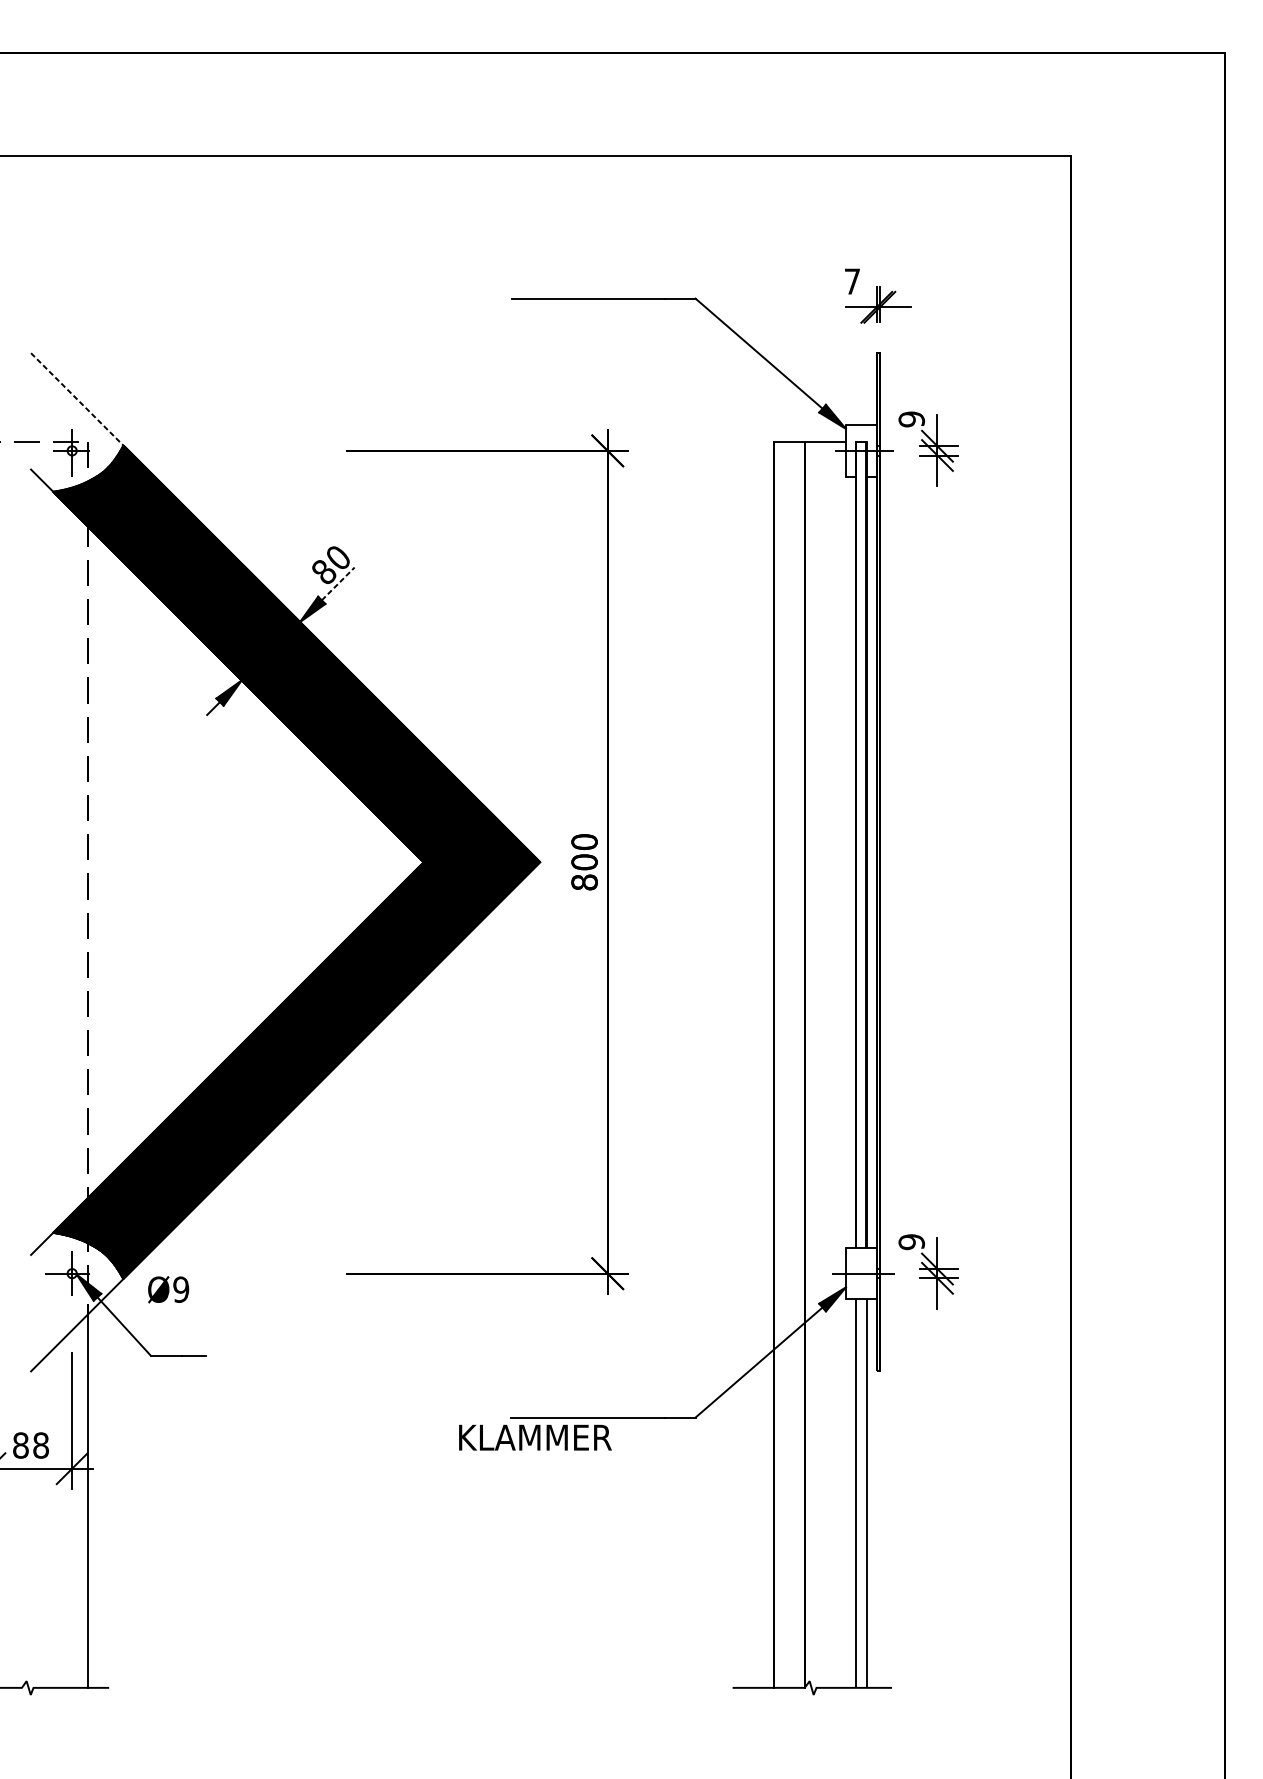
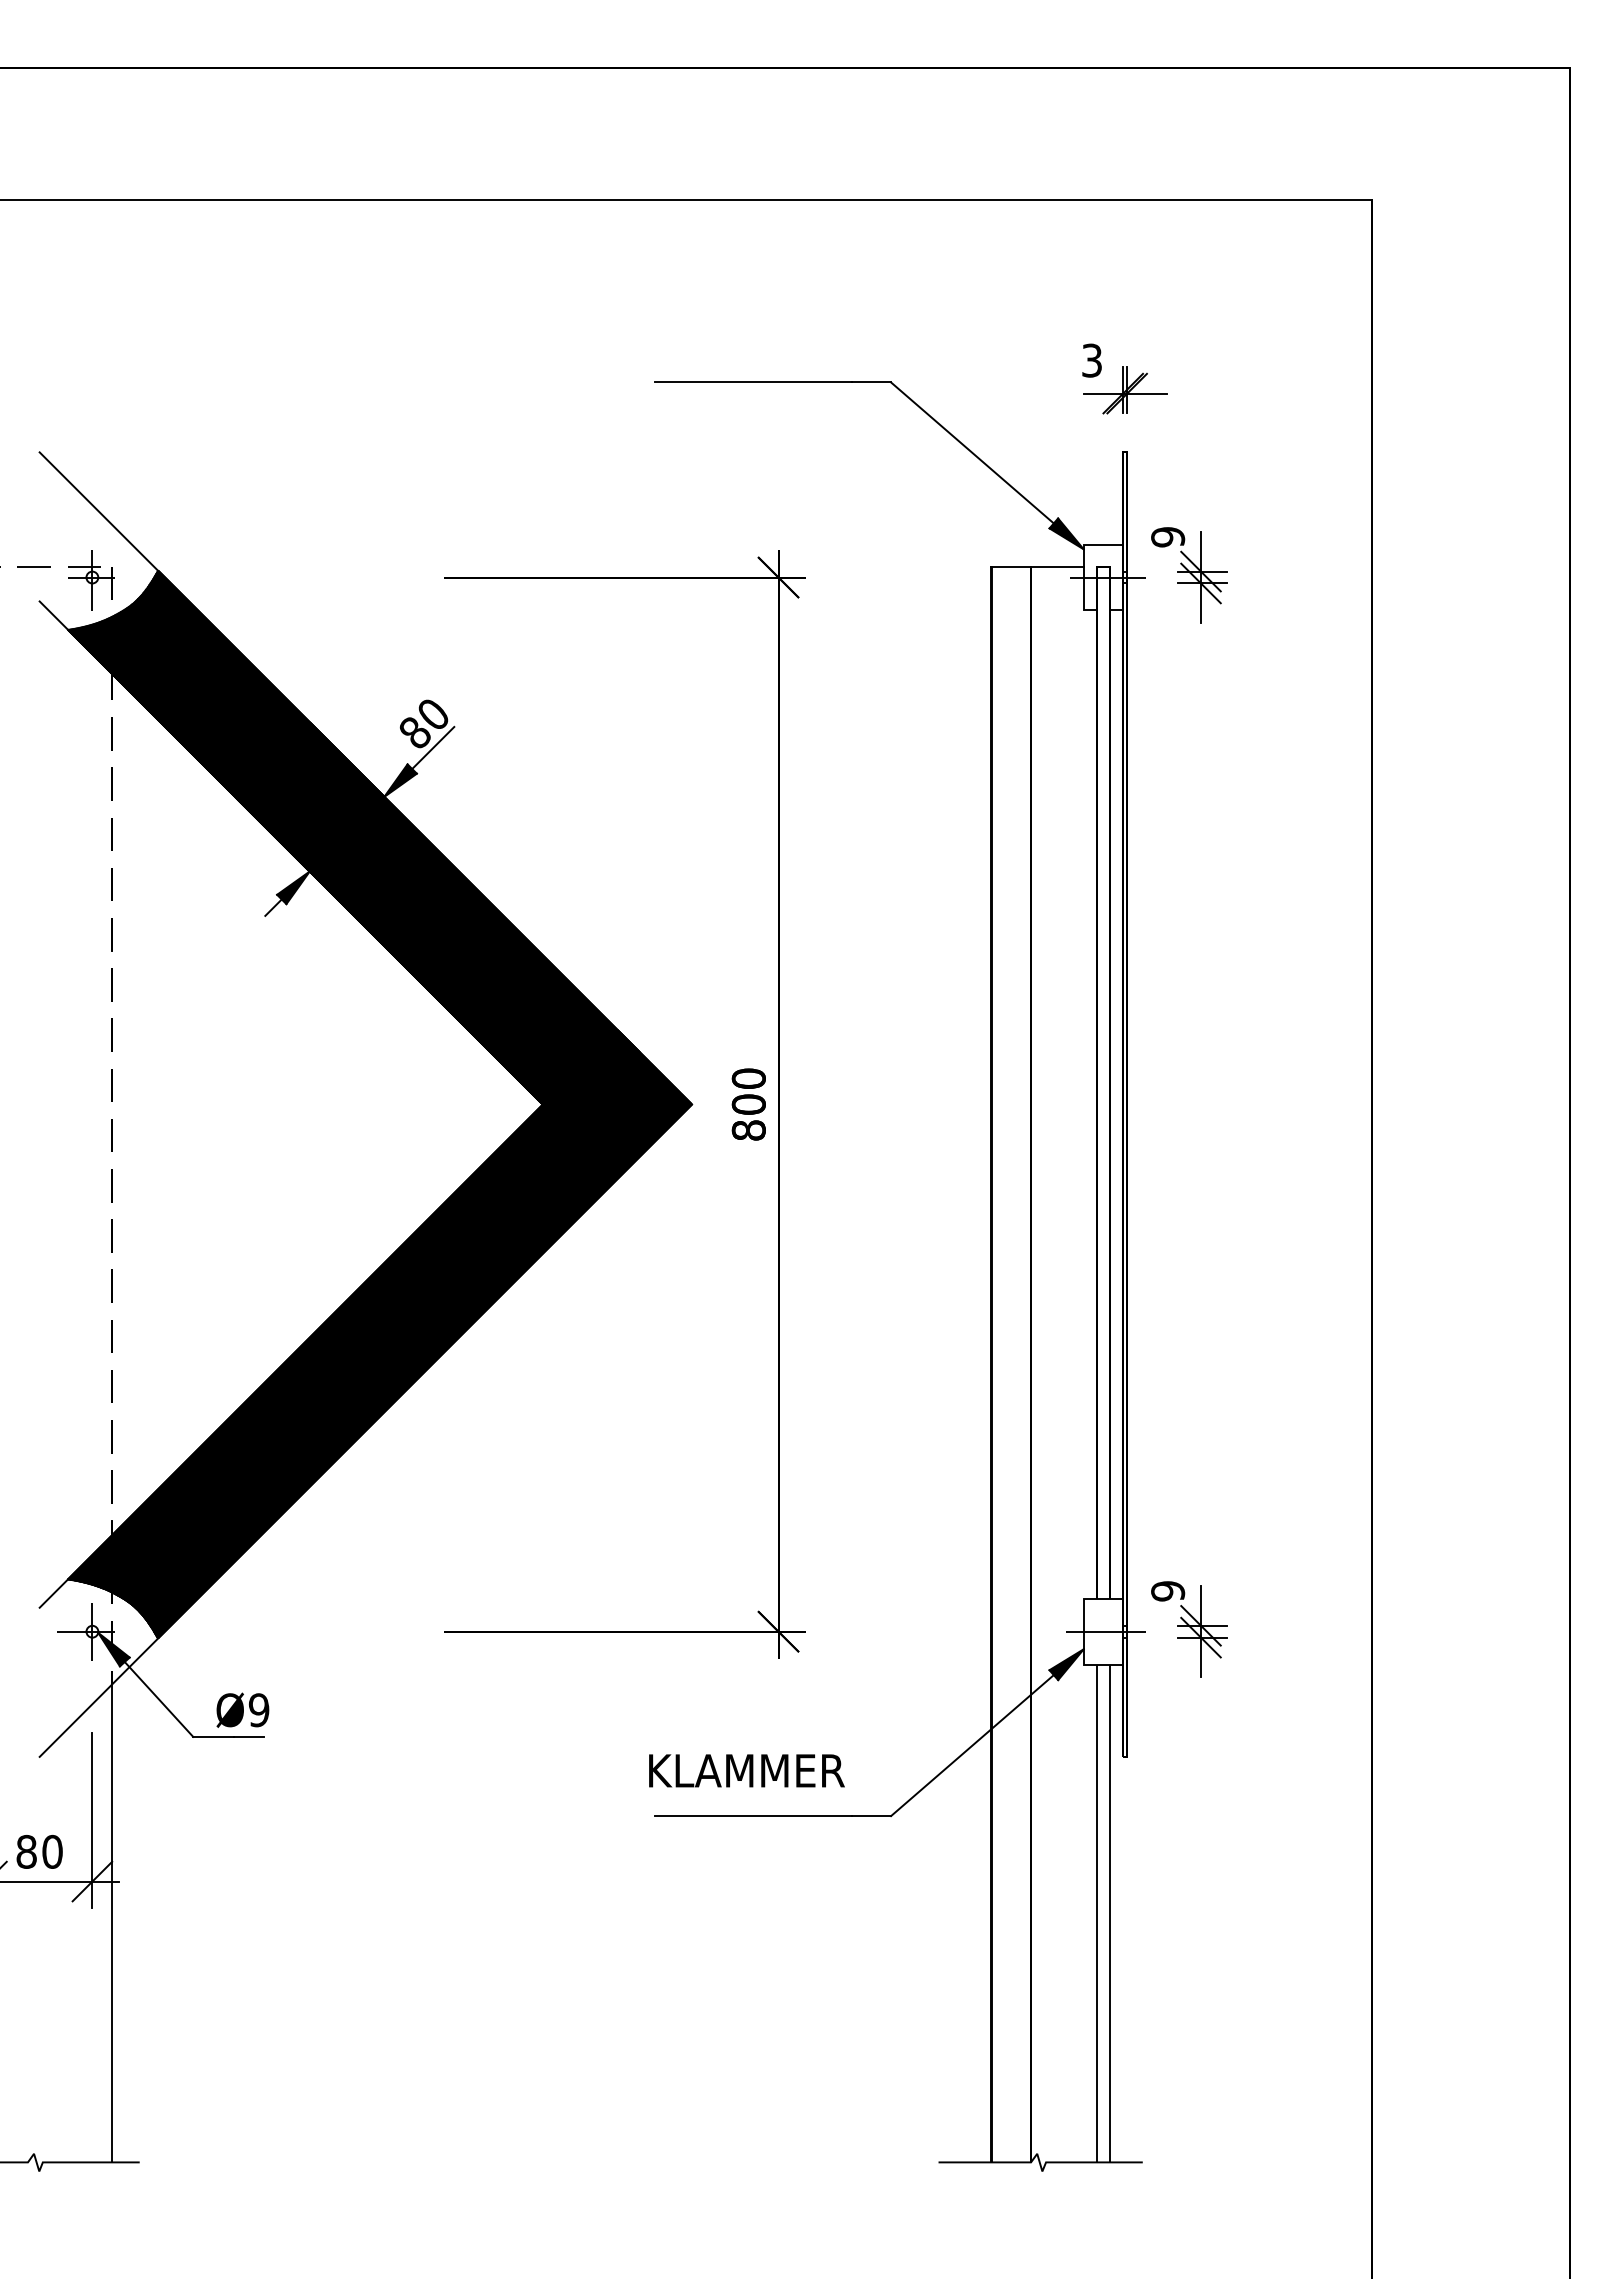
text: (851, 281) -> (1091, 360), 7 -> 3
line: (76, 399) -> (98, 511), dashed -> solid
line: (338, 584) -> (433, 748), dashed -> solid
text: (168, 1289) -> (242, 1709), moved
text: (535, 1437) -> (746, 1770), moved
text: (41, 1445) -> (52, 1851), 88 -> 80

